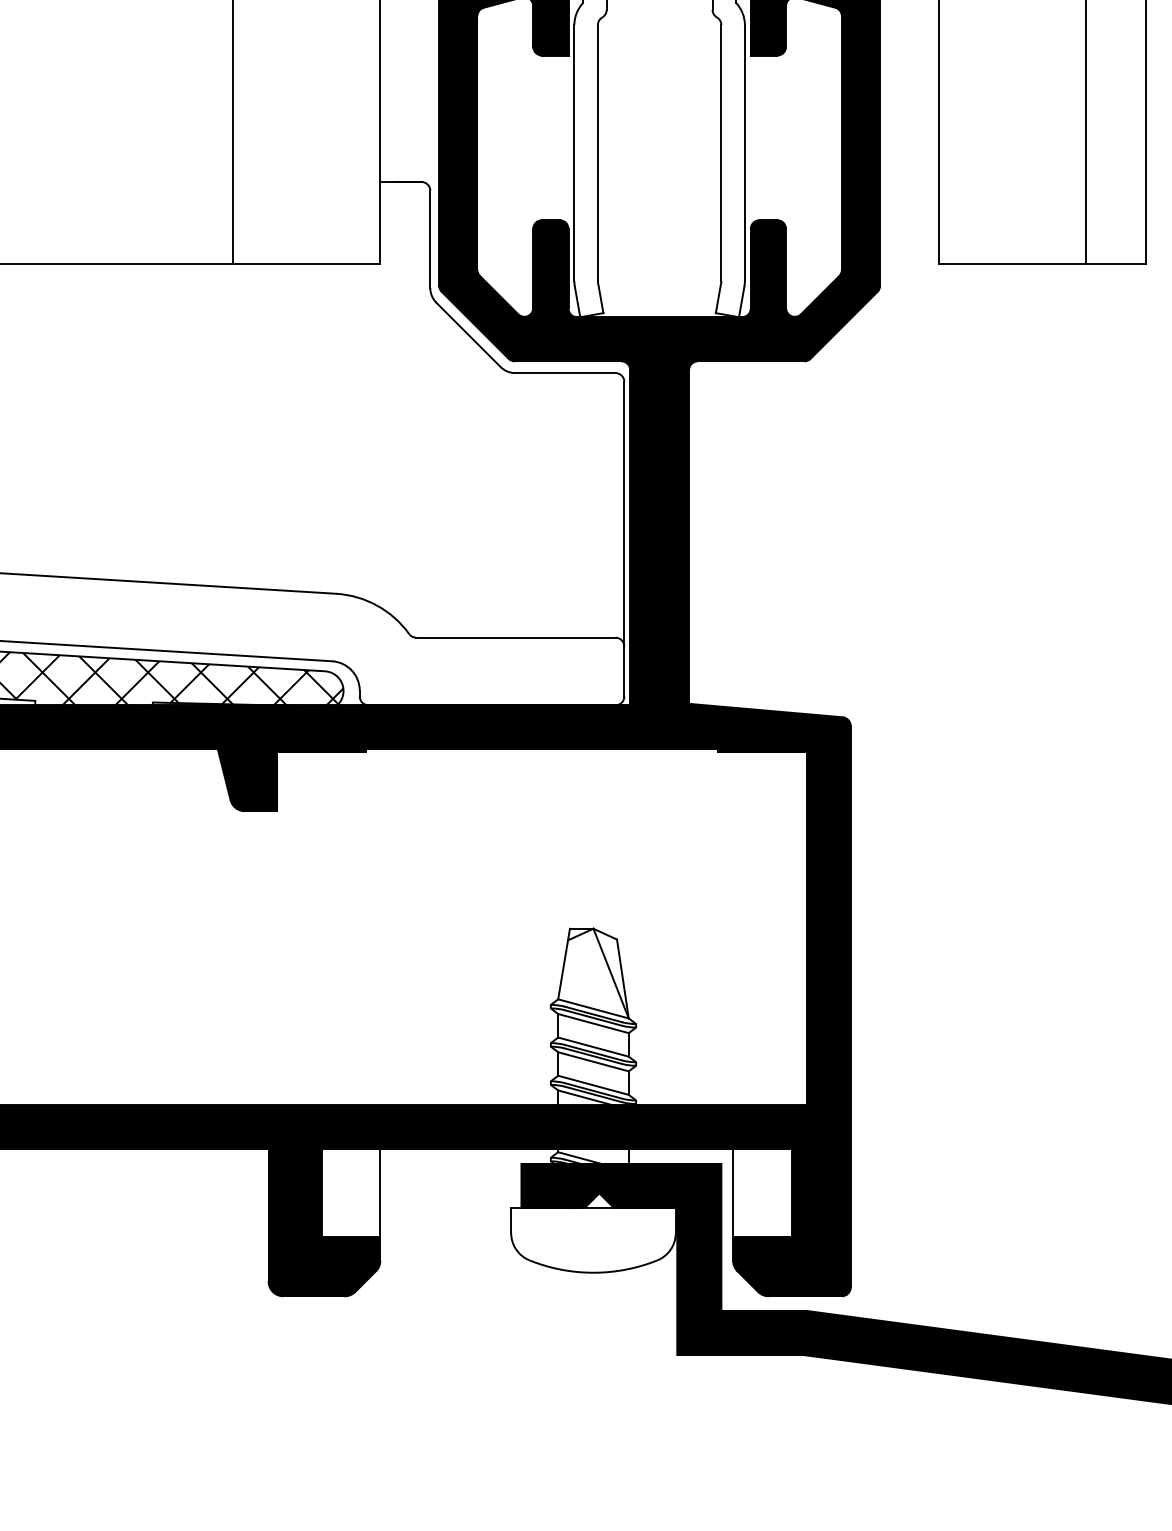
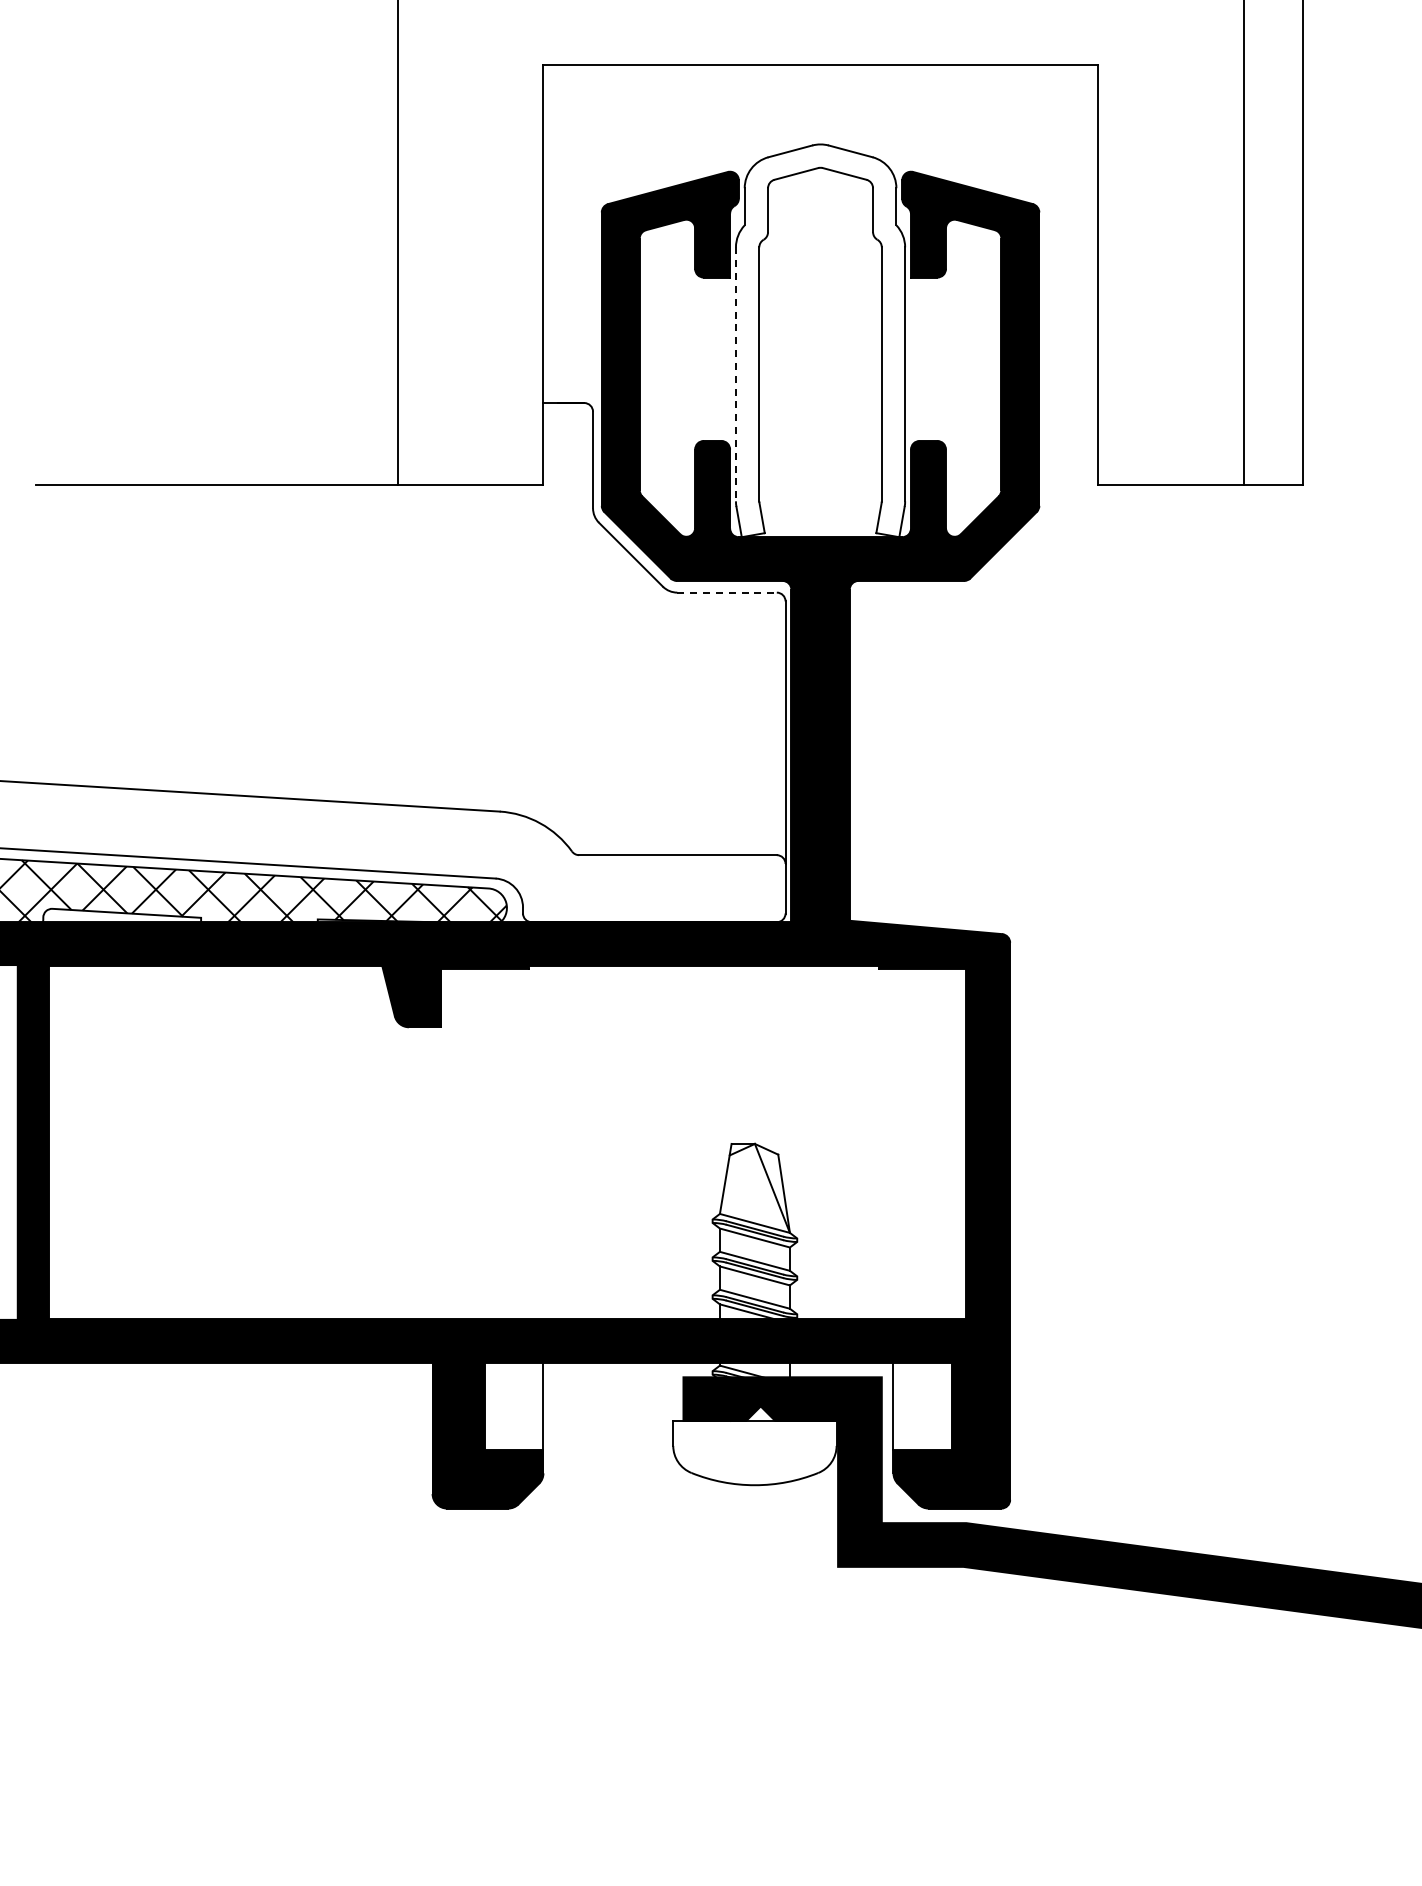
line: (573, 153) -> (735, 374), solid -> dashed
line: (565, 372) -> (727, 592), solid -> dashed

